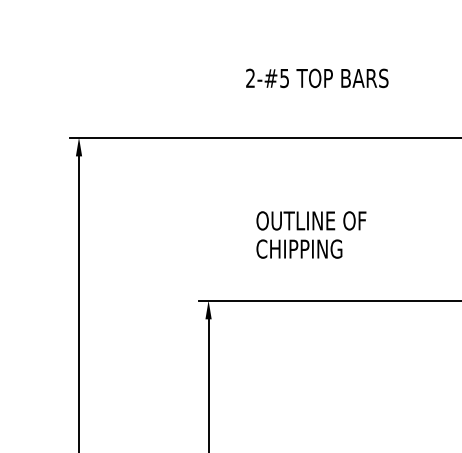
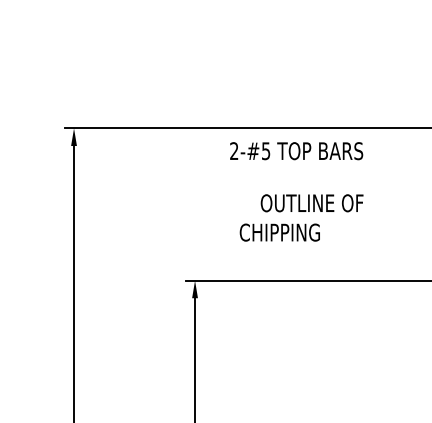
text: (317, 78) -> (296, 151), moved
text: (310, 221) -> (311, 203), moved

